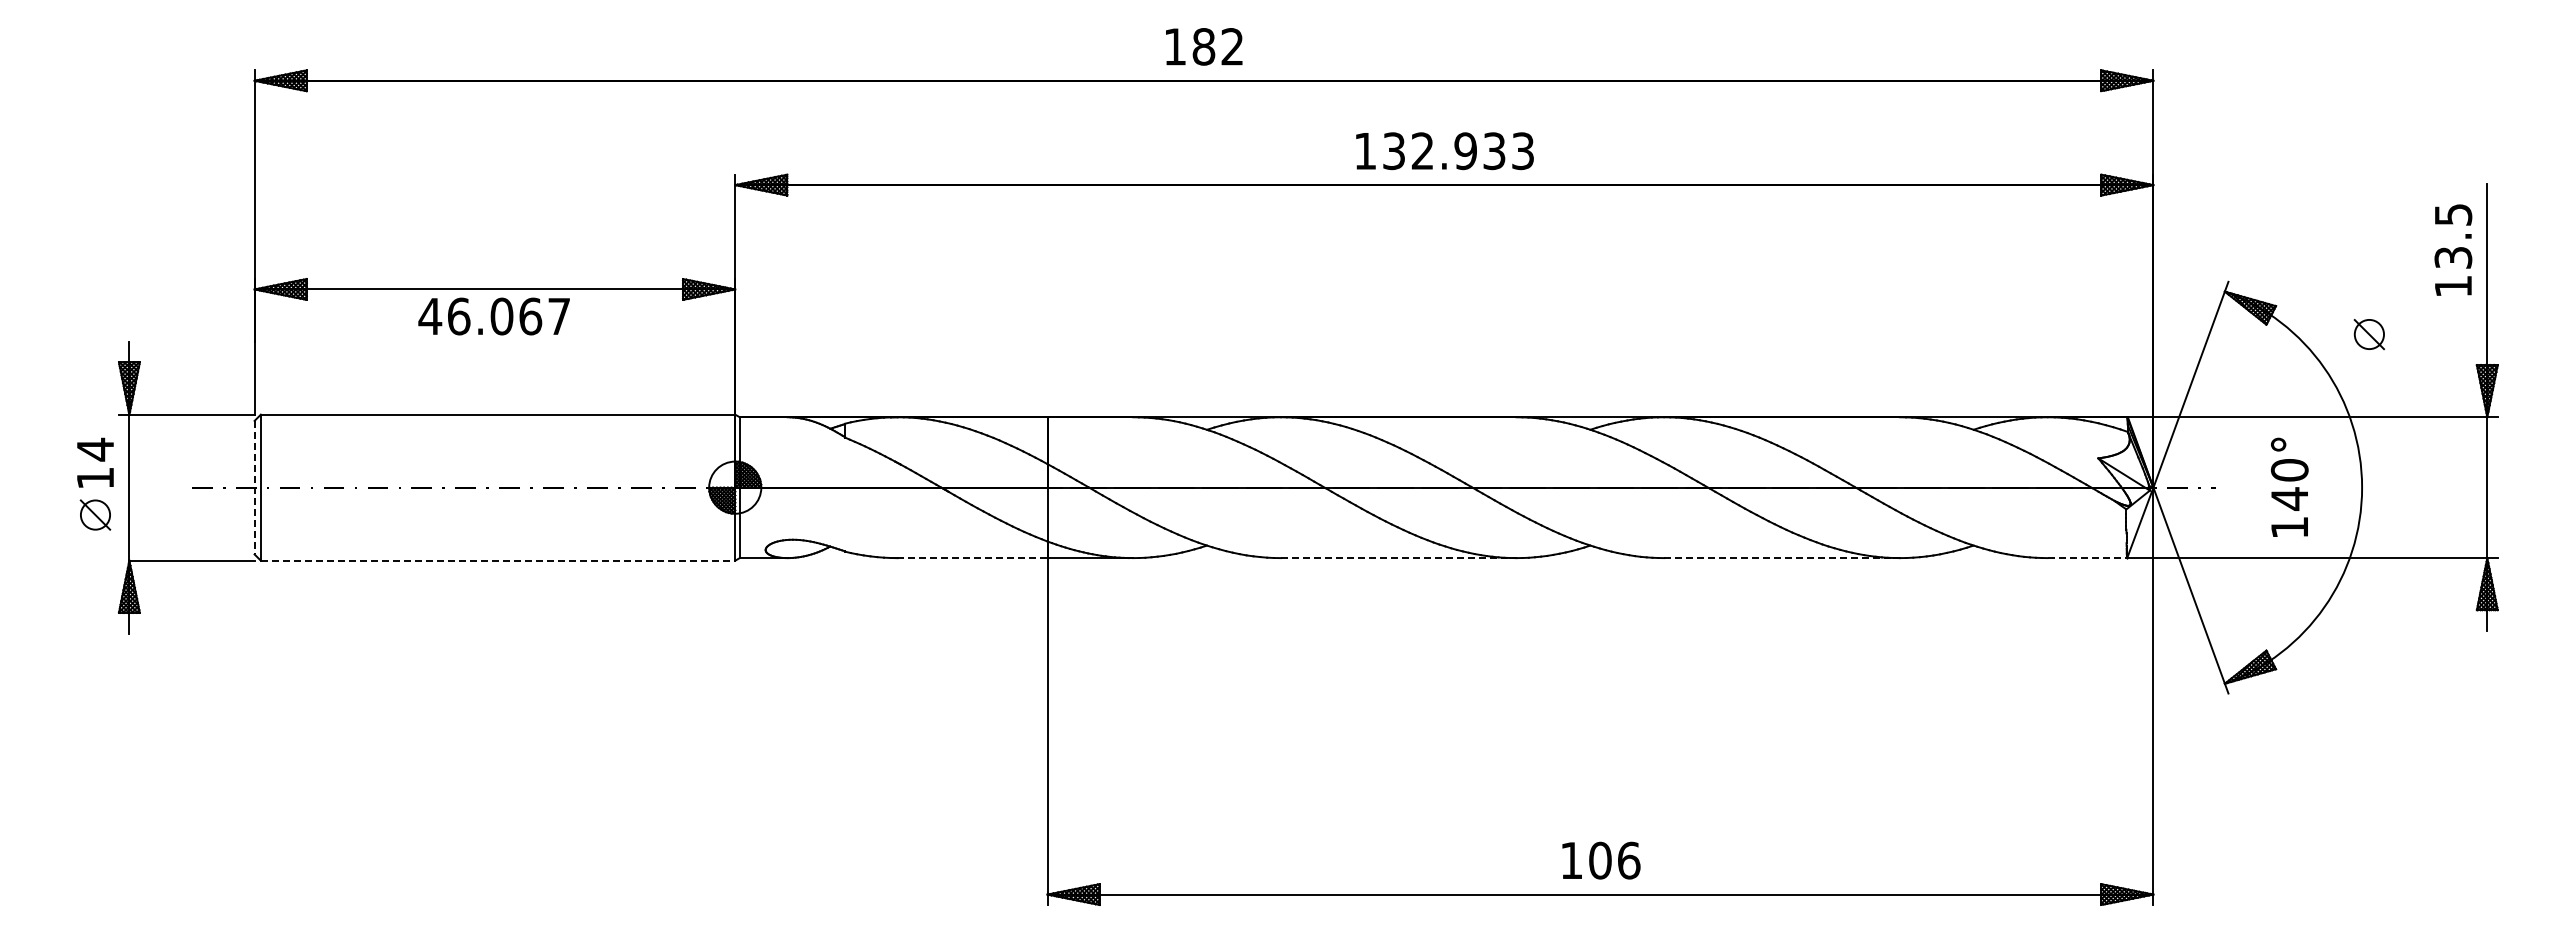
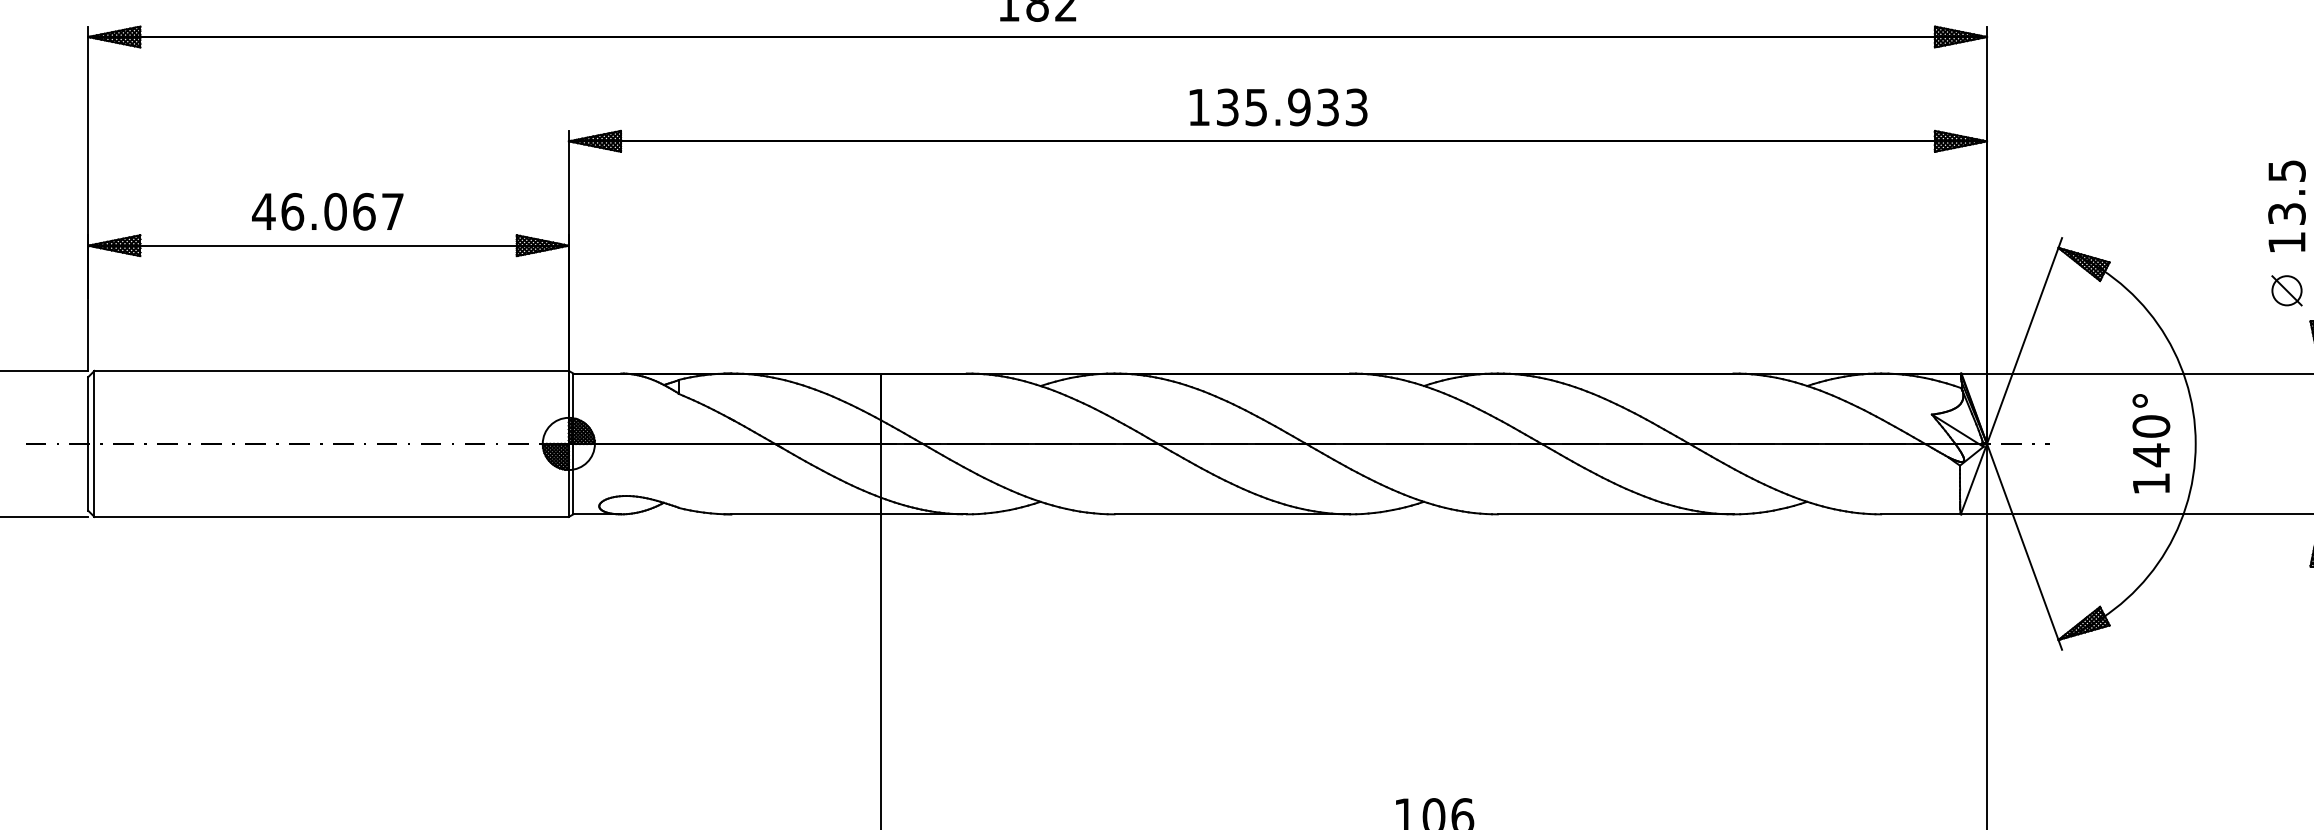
text: (1422, 151) -> (1256, 107), 132.933 -> 135.933
text: (493, 316) -> (327, 211), moved
part: (2368, 334) -> (2286, 290), moved
text: (2289, 486) -> (2151, 442), moved
line: (254, 487) -> (88, 443), dashed -> solid
line: (972, 558) -> (806, 514), dashed -> solid
line: (1398, 558) -> (1232, 514), dashed -> solid
line: (1782, 558) -> (1616, 514), dashed -> solid
line: (2087, 558) -> (1921, 514), dashed -> solid
line: (498, 560) -> (332, 516), dashed -> solid

